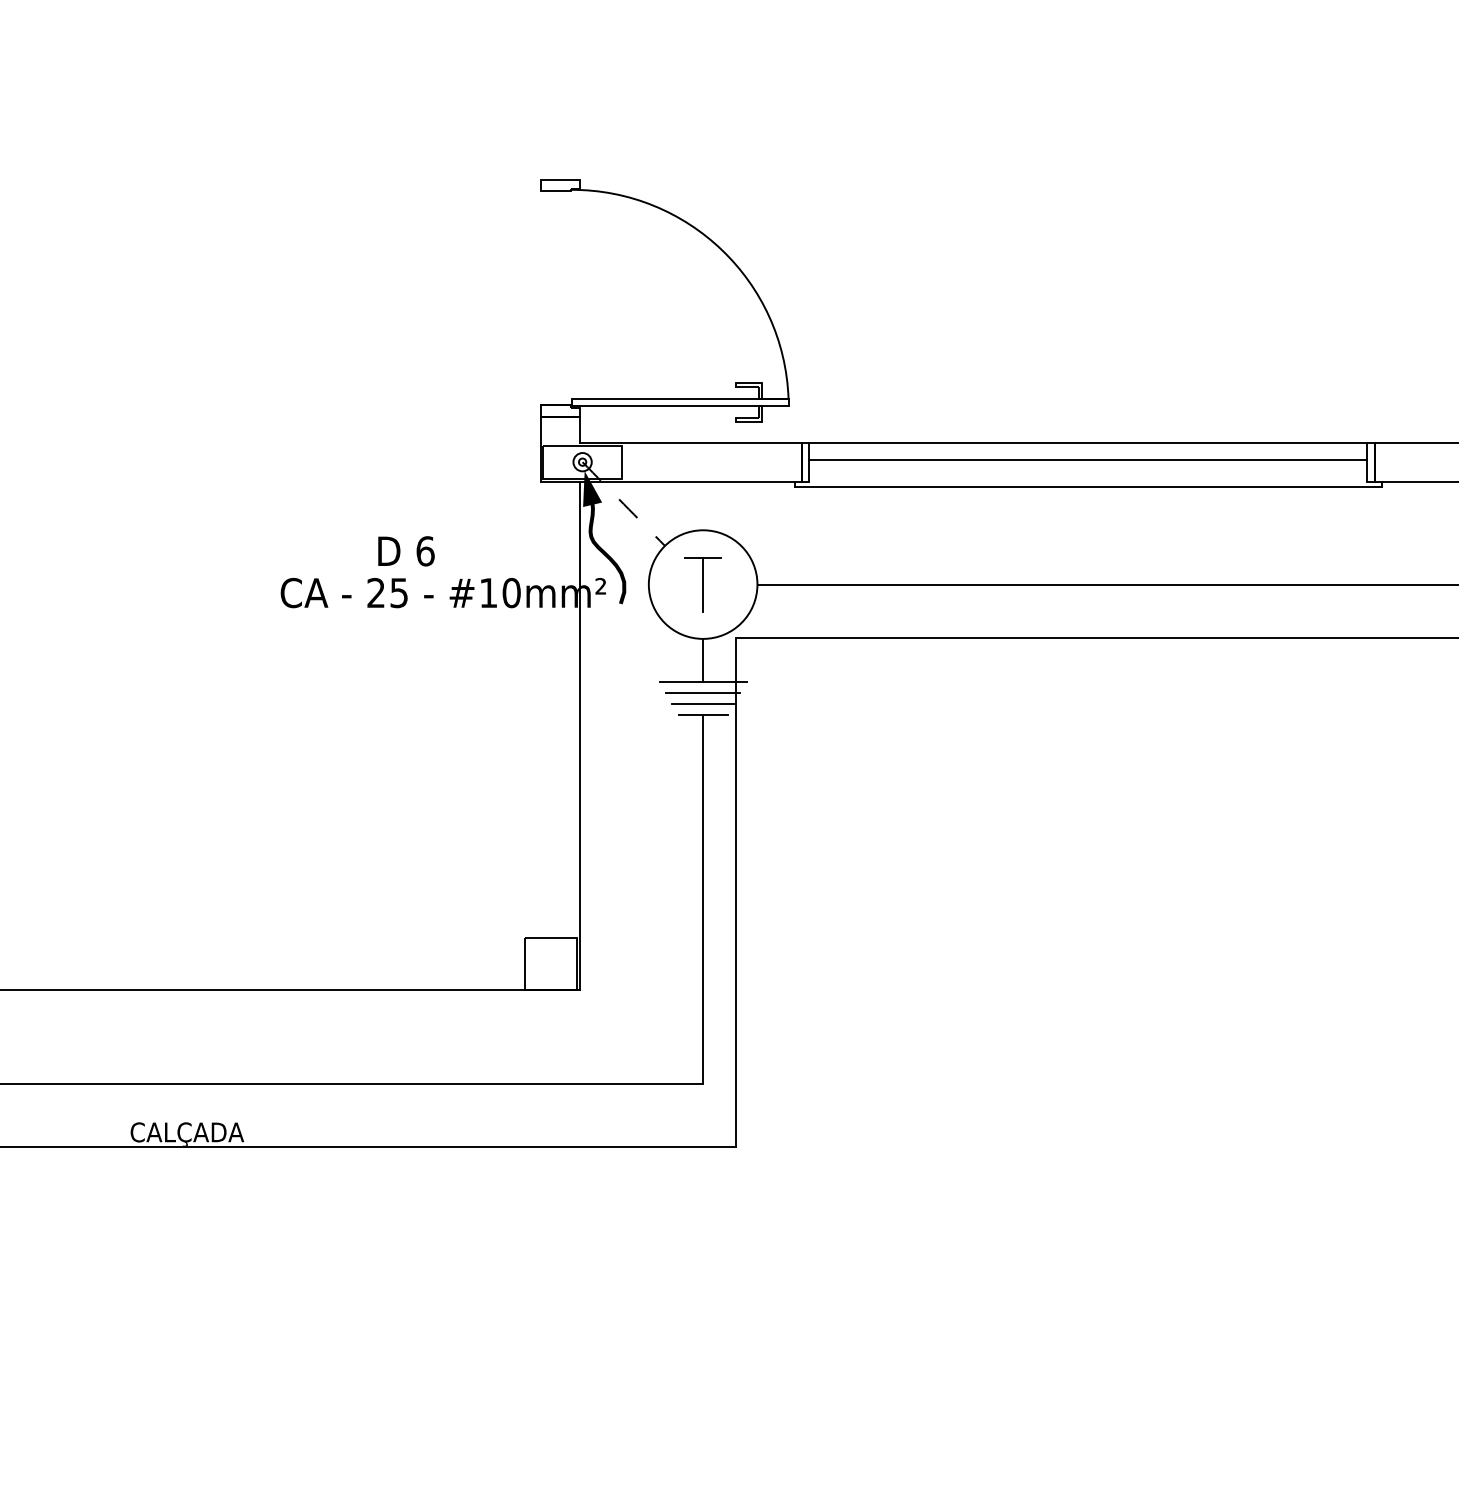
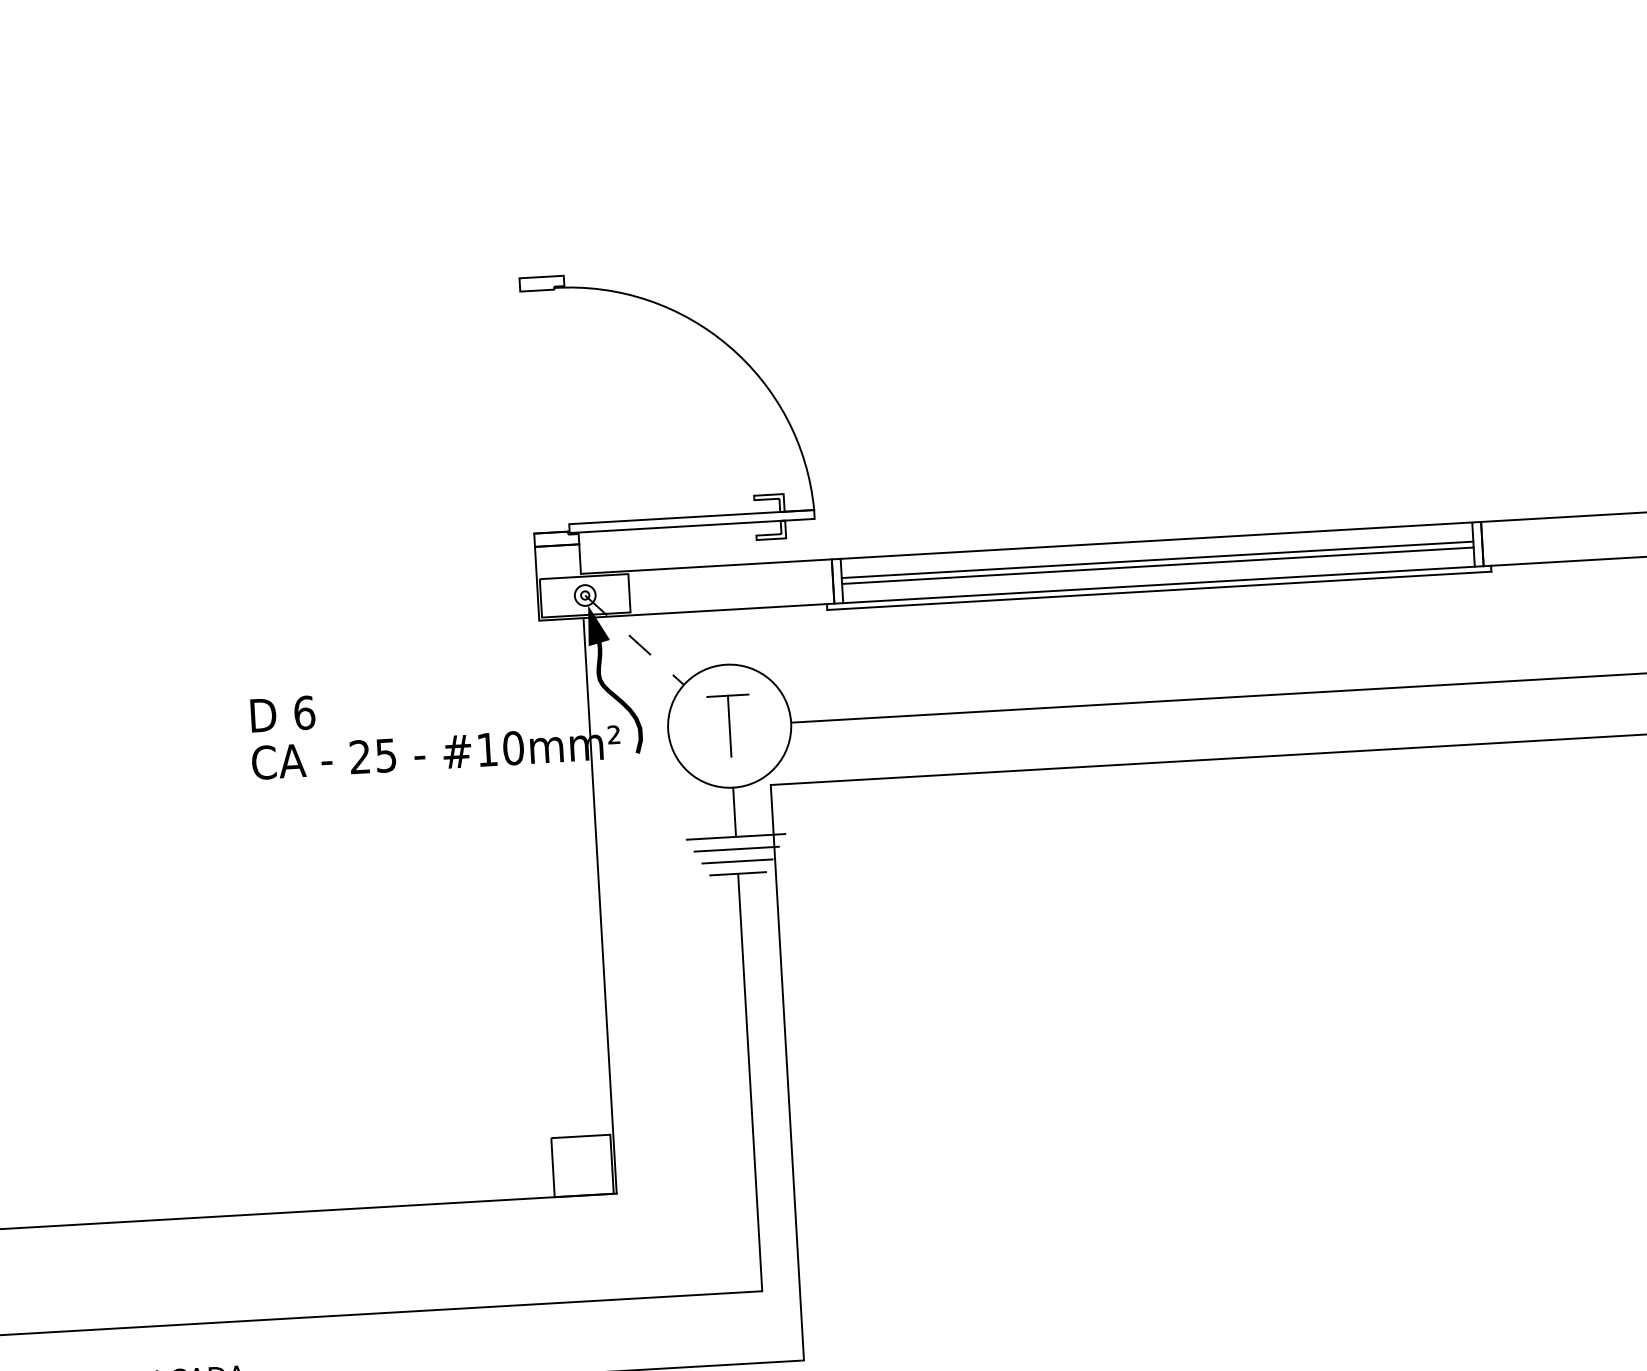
line: (1088, 465) -> (1158, 566), added
line: (1088, 482) -> (1159, 585), added
text: (406, 551) -> (283, 714), moved

